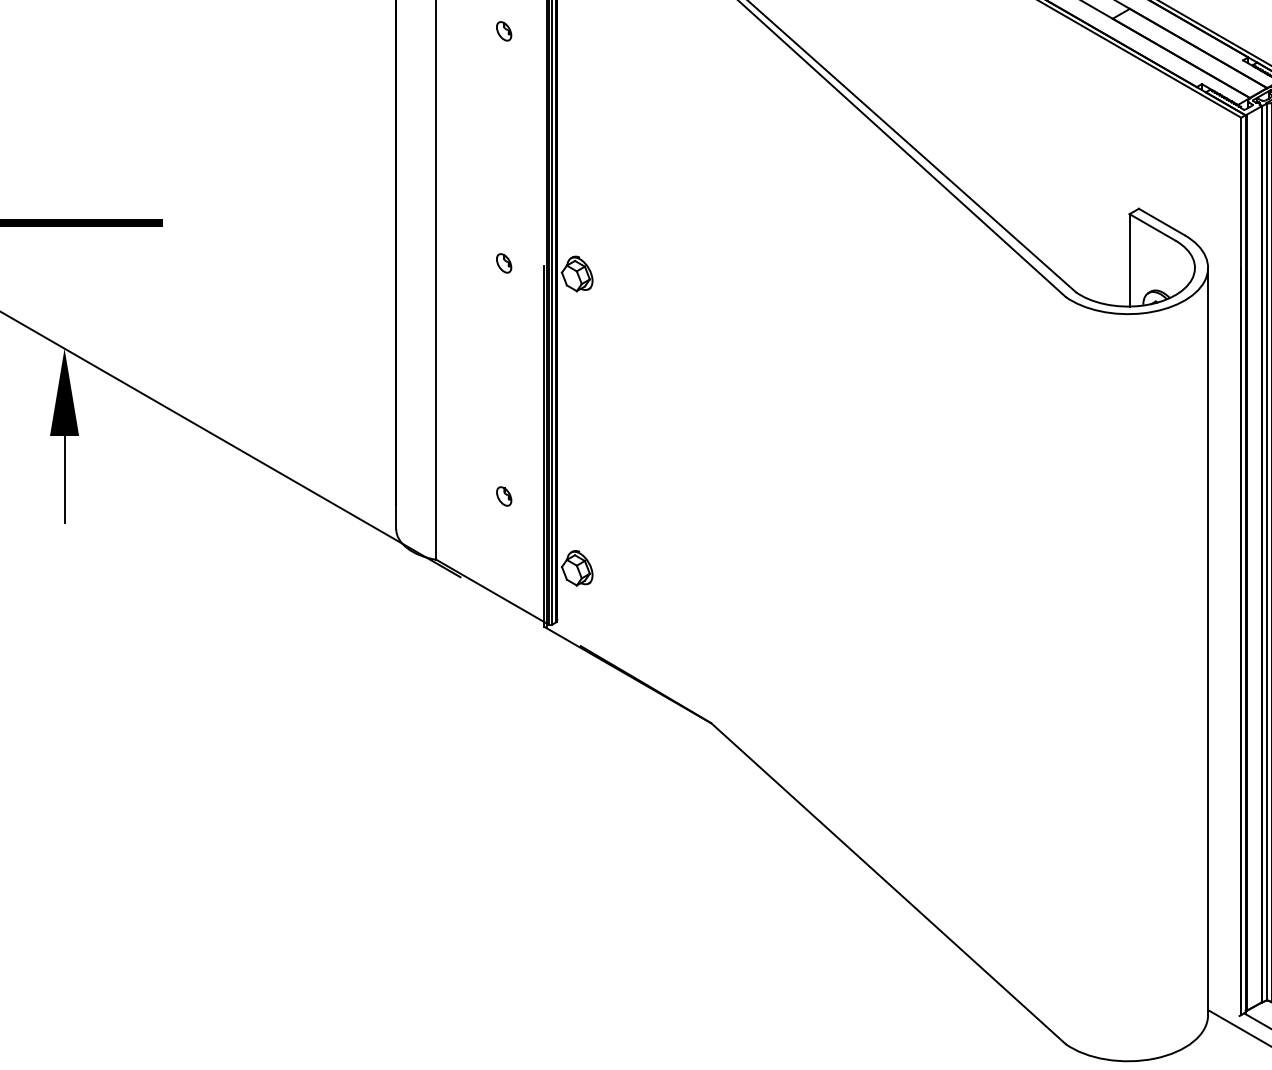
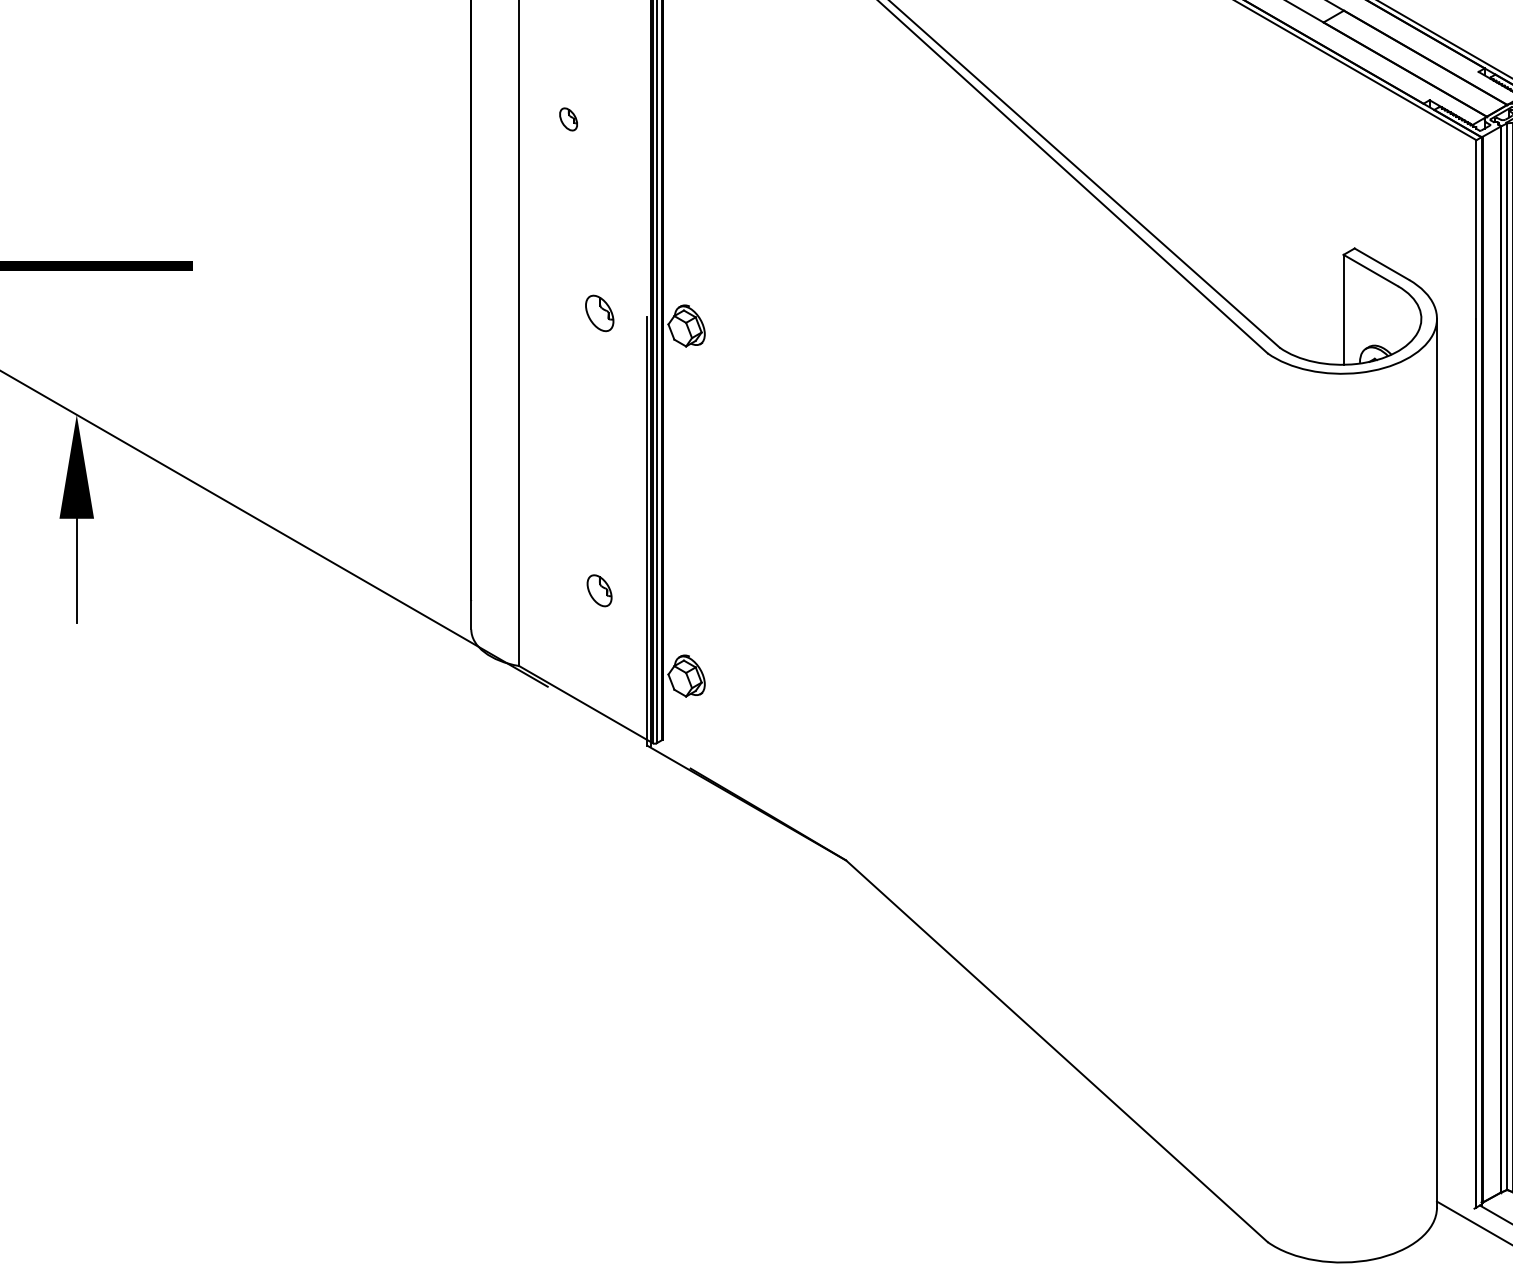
part: (504, 31) -> (568, 119), moved
part: (504, 263) -> (599, 313), size x1.6
part: (504, 496) -> (599, 590), size x1.4

